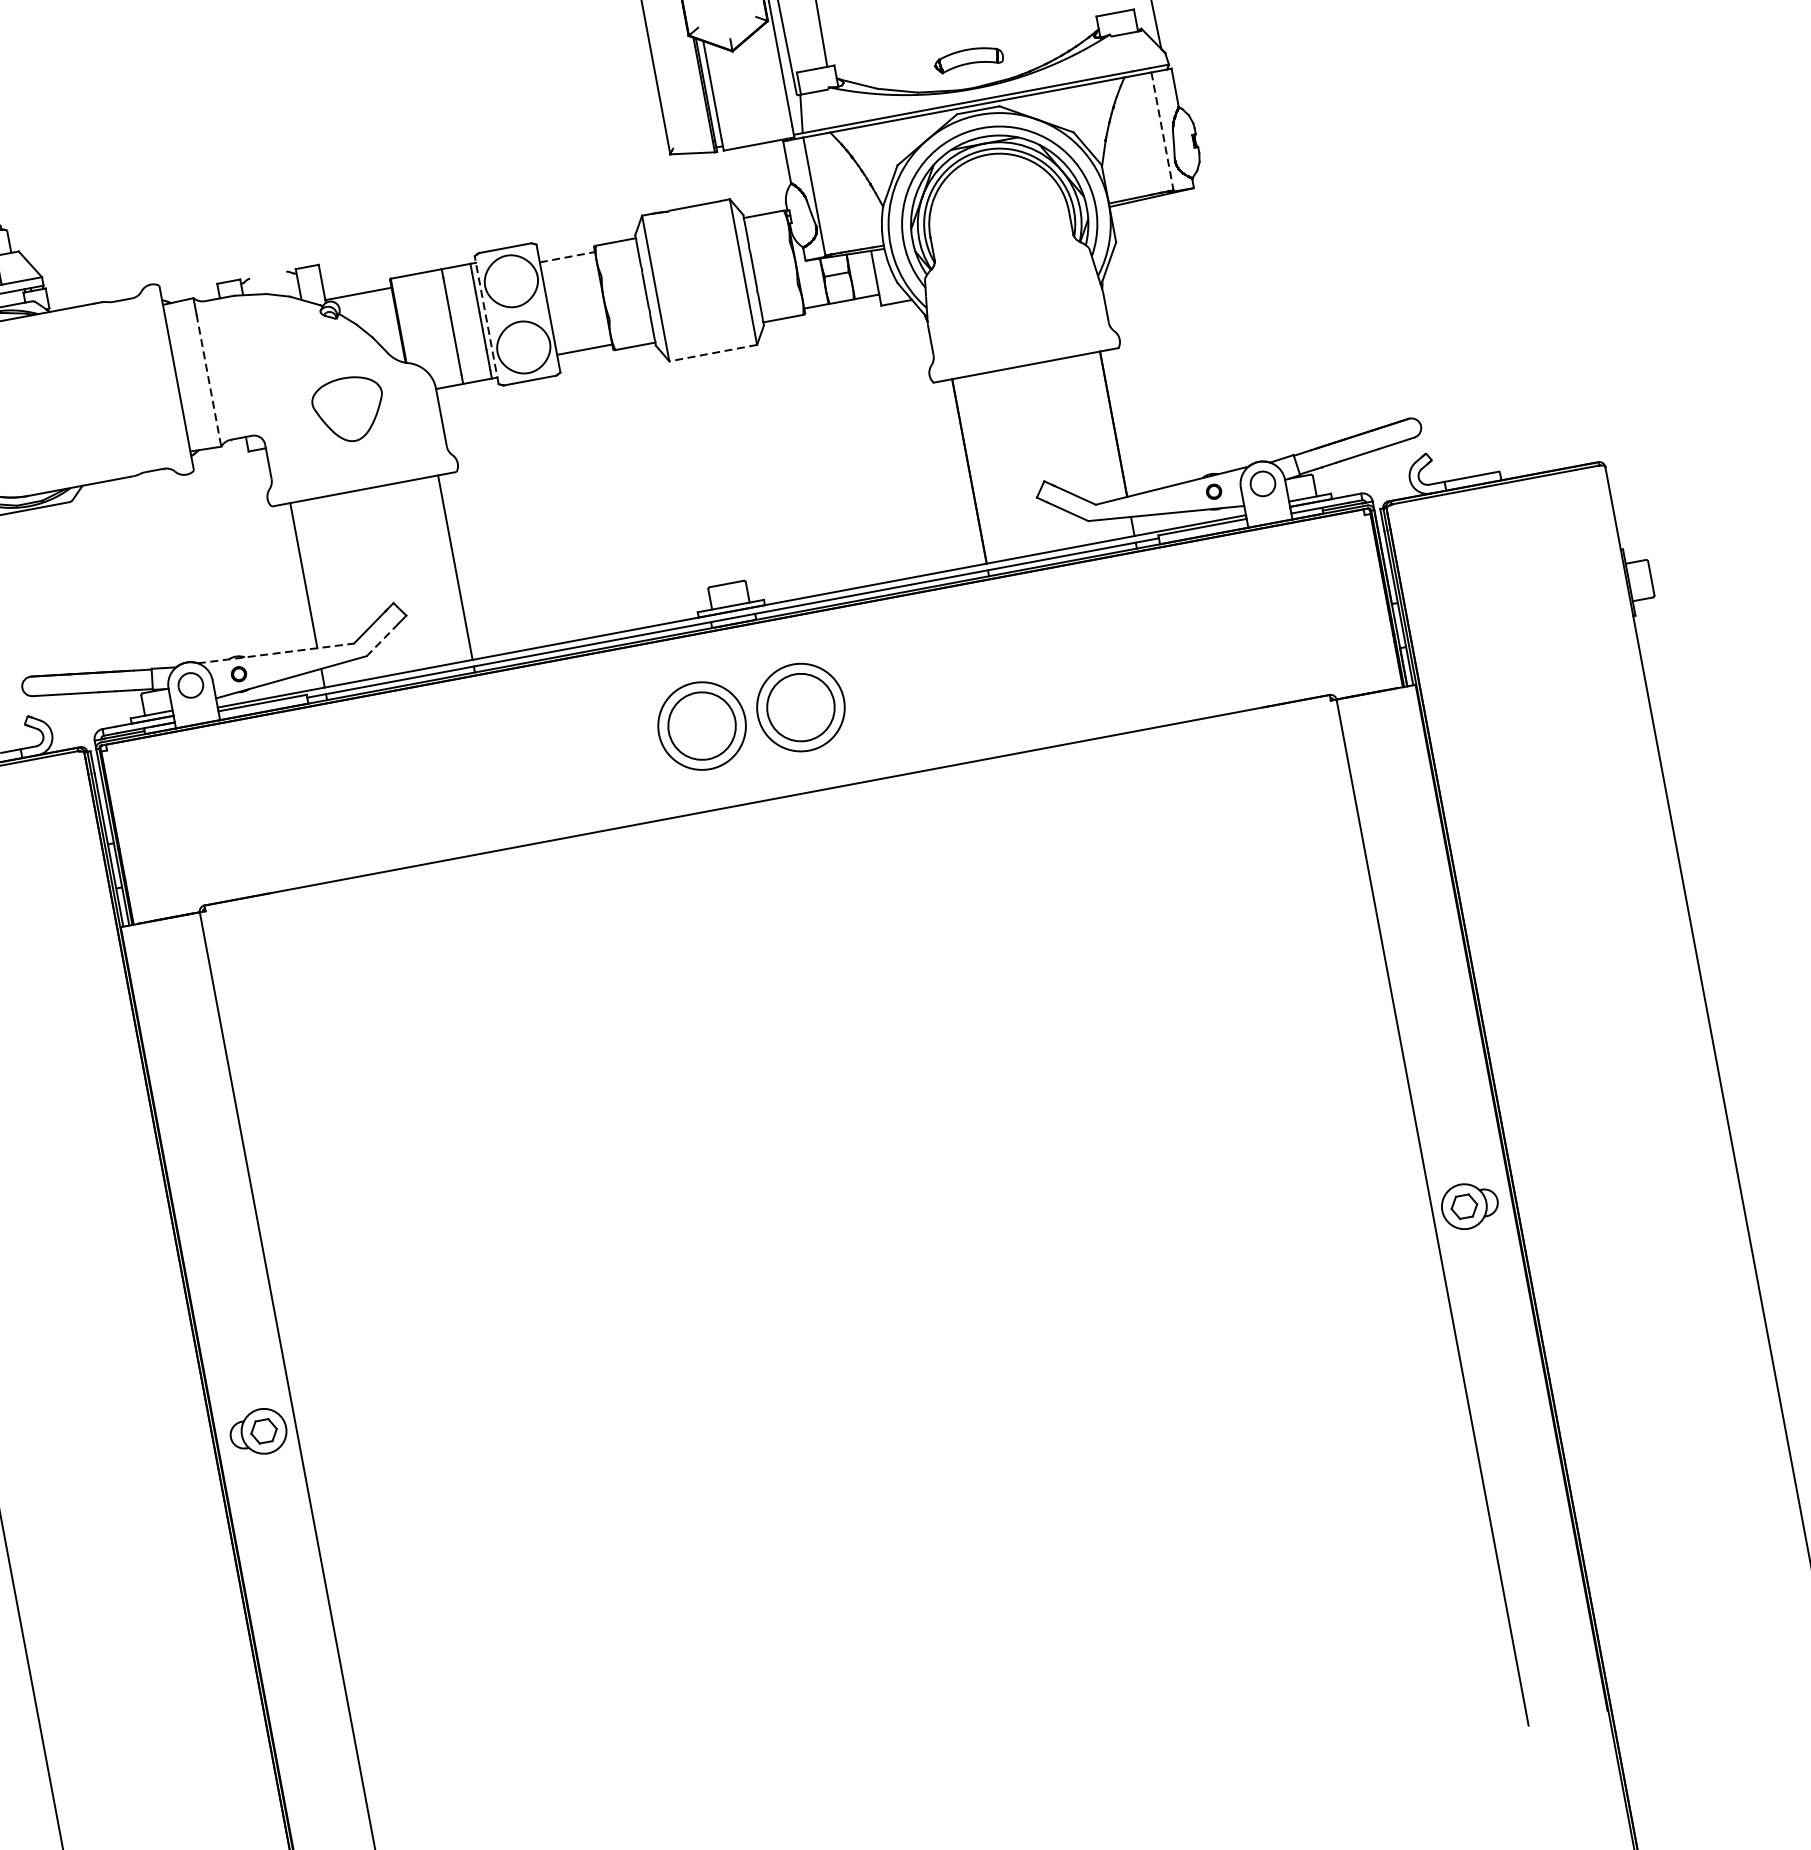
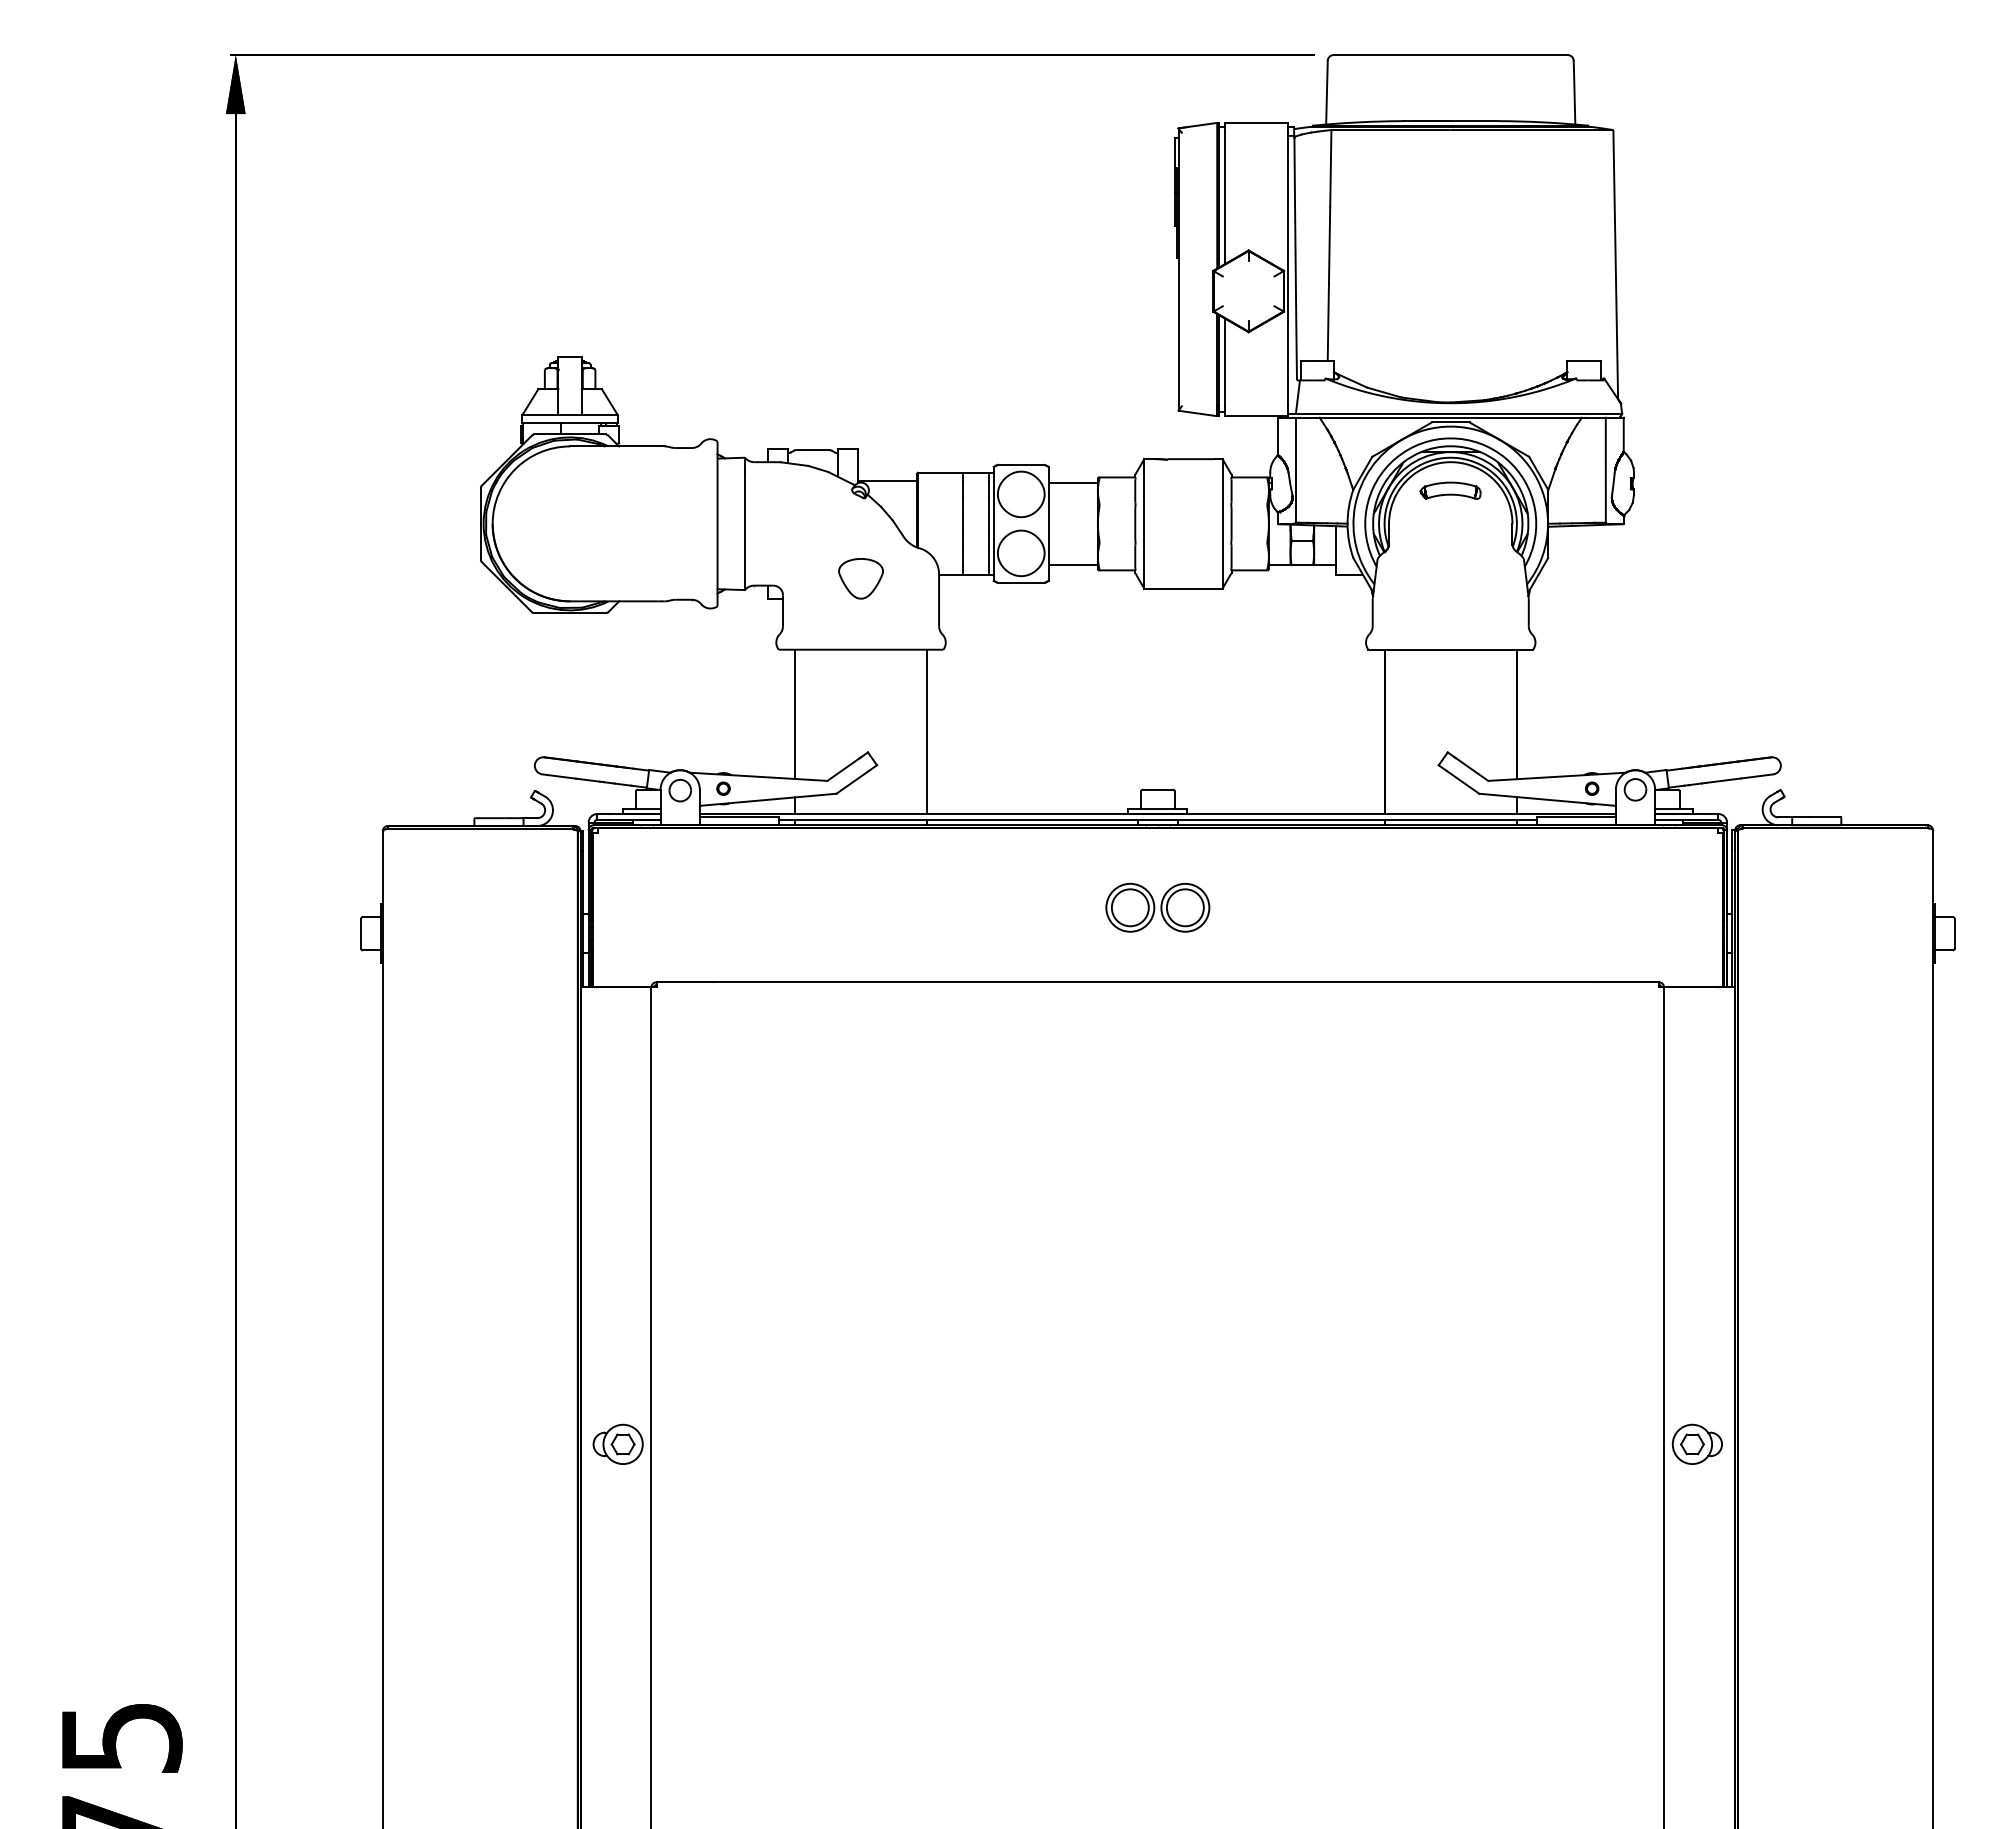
part: (968, 58) -> (1450, 490), moved
line: (1162, 131) -> (1605, 470), dashed -> solid
line: (567, 256) -> (1073, 482), dashed -> solid
line: (267, 275) -> (812, 450), added
line: (486, 319) -> (993, 523), dashed -> solid
line: (712, 353) -> (1182, 588), dashed -> solid
line: (208, 381) -> (744, 531), dashed -> solid
part: (348, 409) -> (860, 578), size x0.71
line: (382, 640) -> (852, 782), dashed -> solid
line: (275, 653) -> (758, 776), dashed -> solid
part: (751, 716) -> (1157, 907), size x0.62

